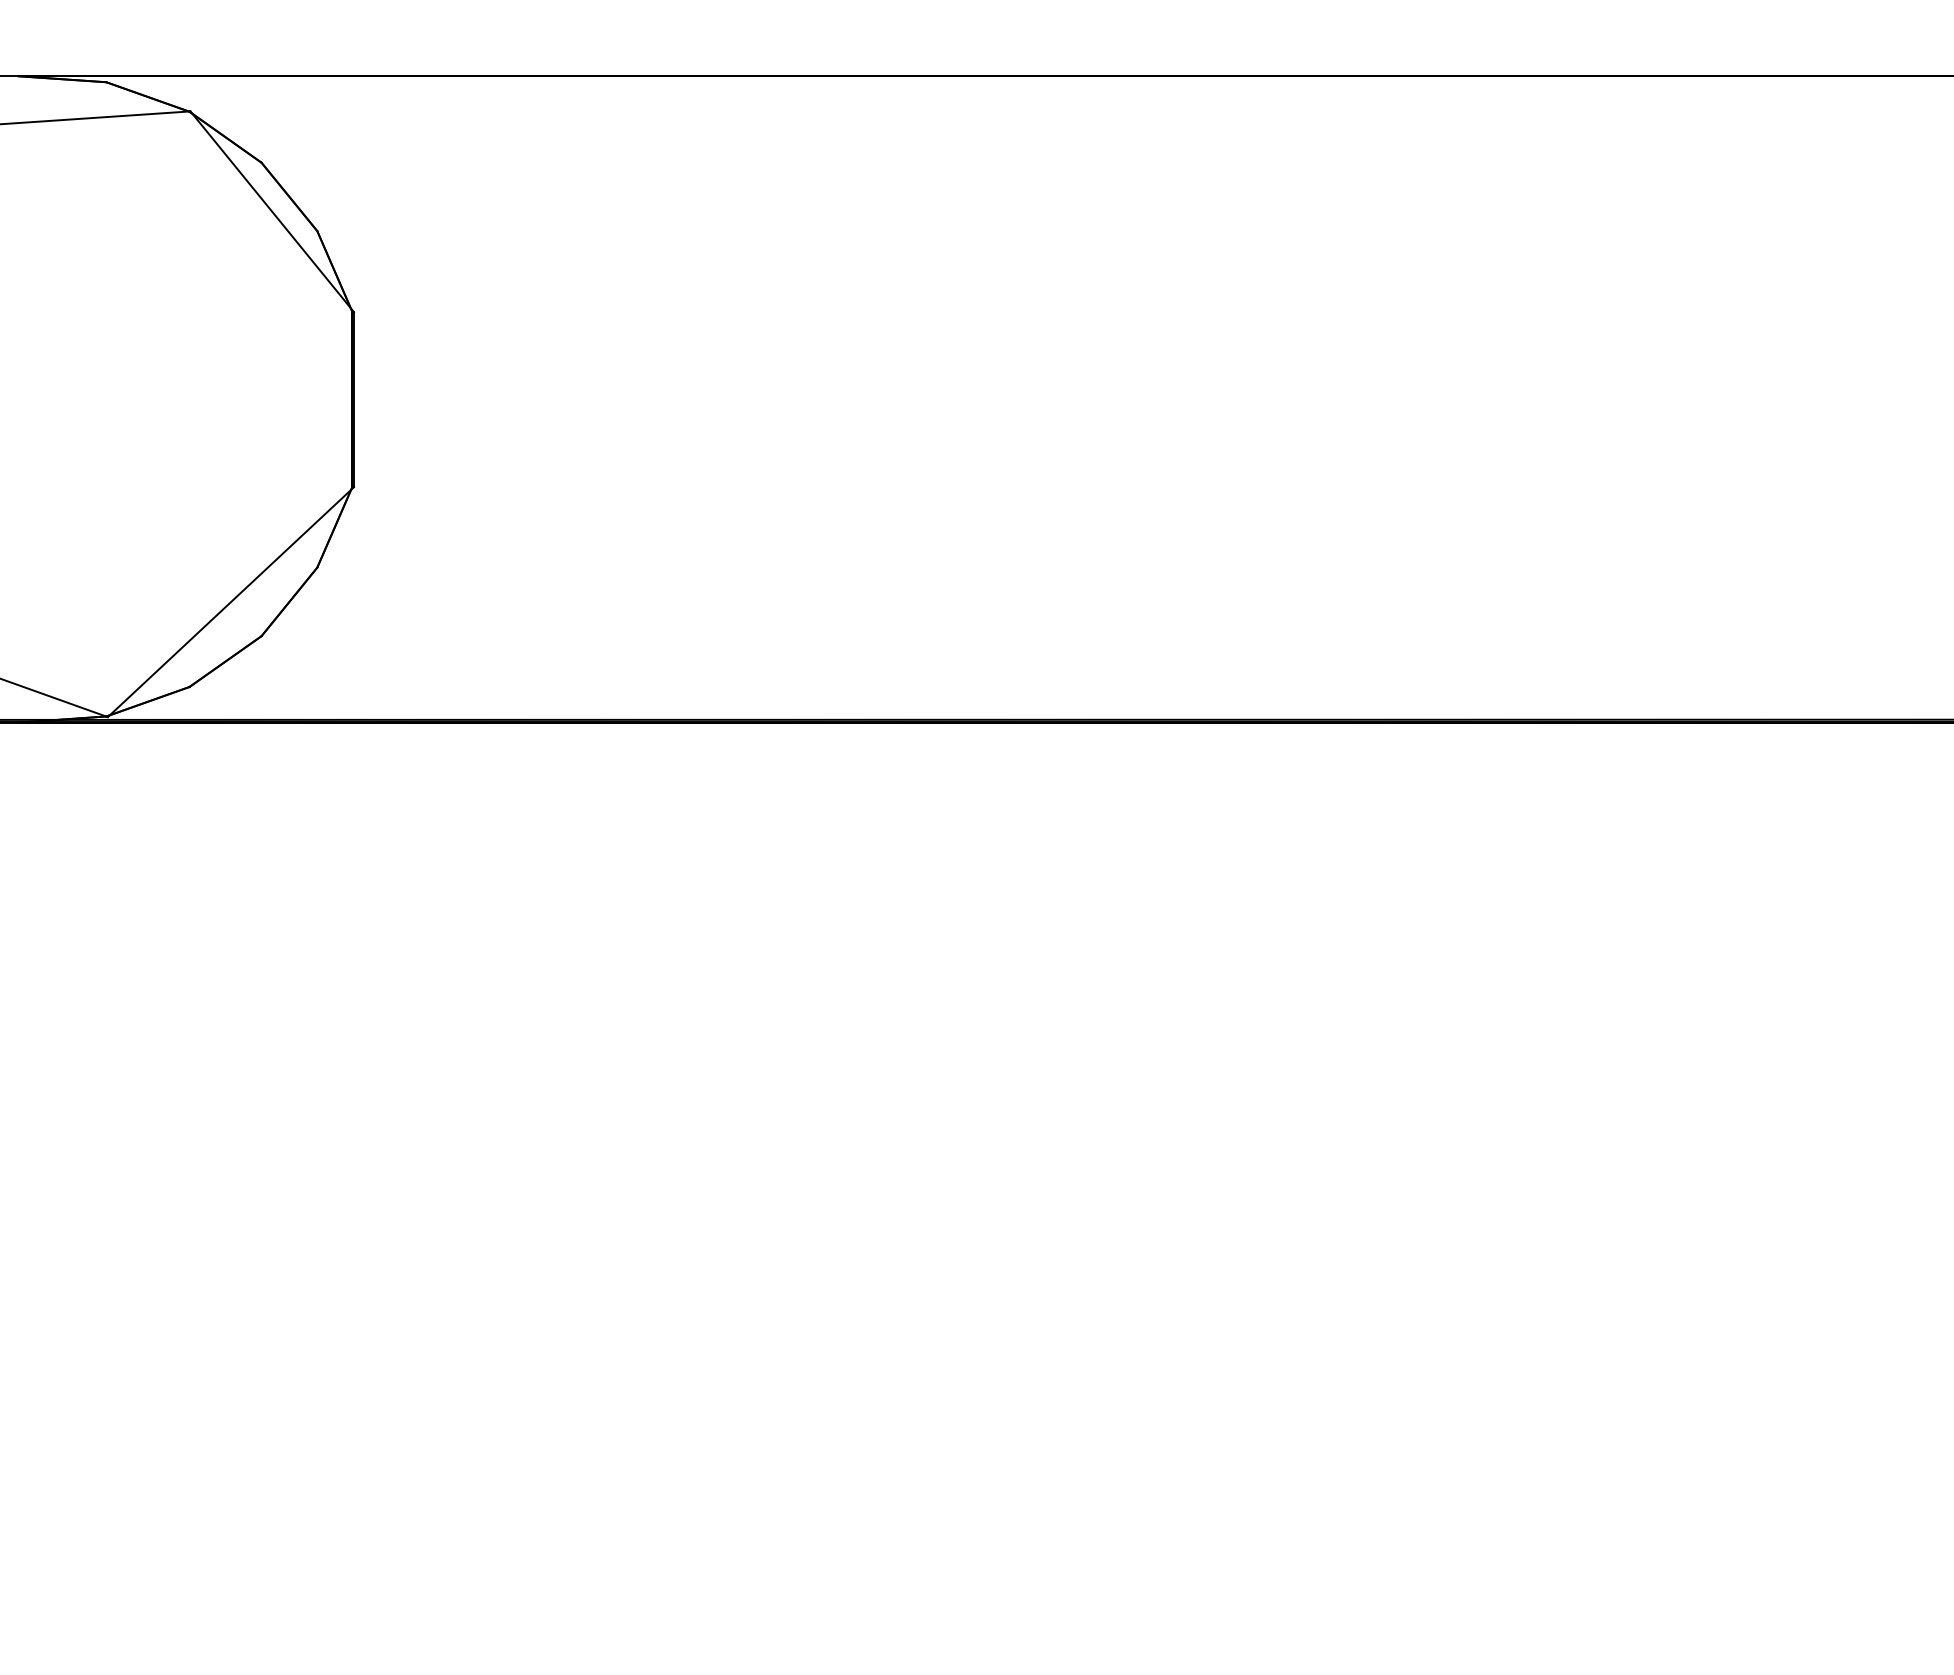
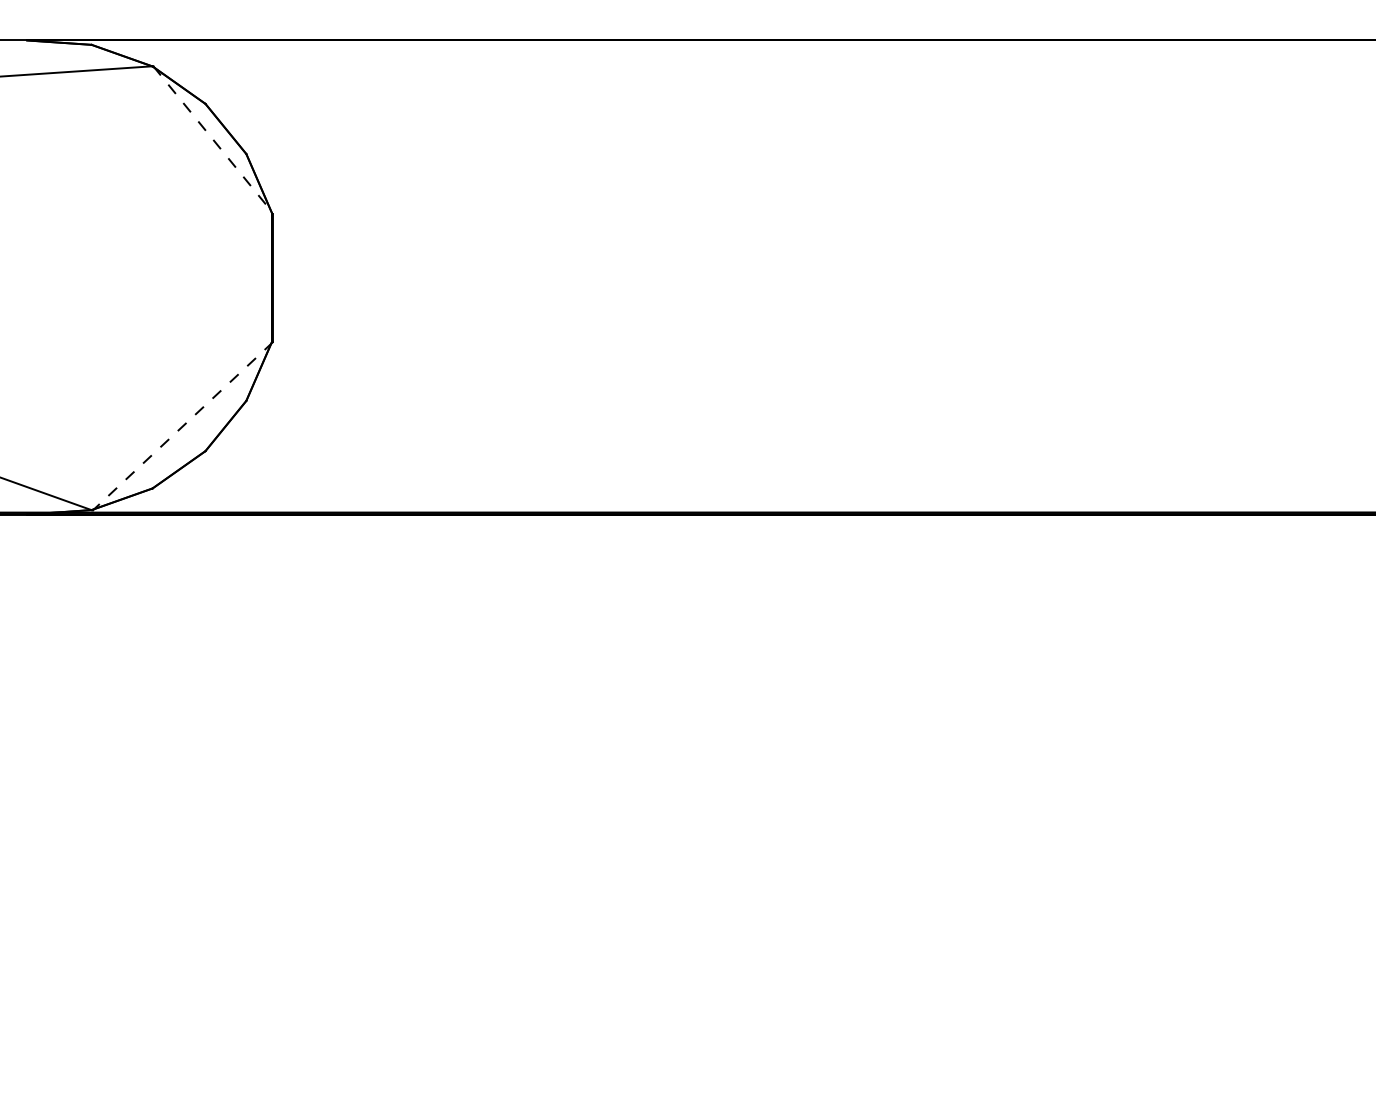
line: (272, 211) -> (213, 139), solid -> dashed
line: (230, 602) -> (182, 426), solid -> dashed

